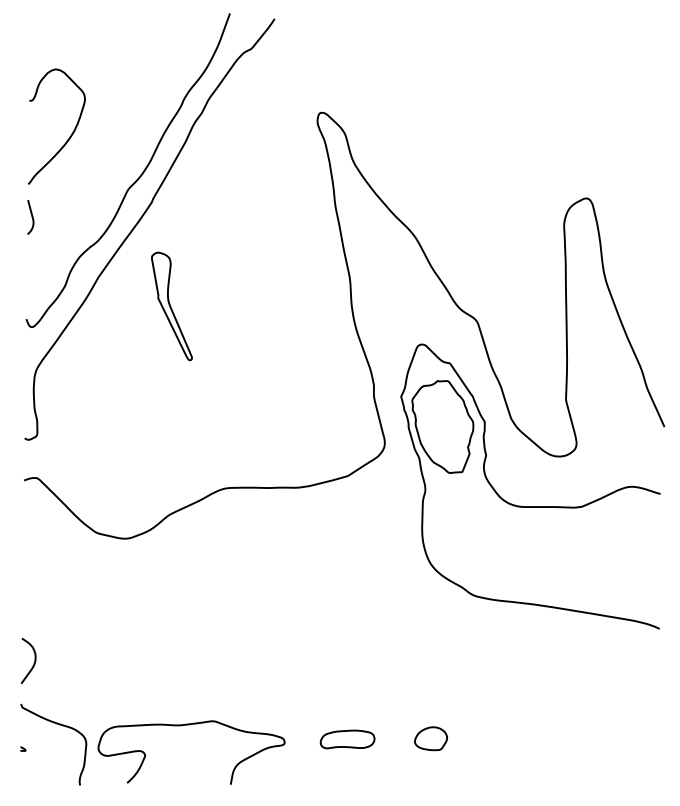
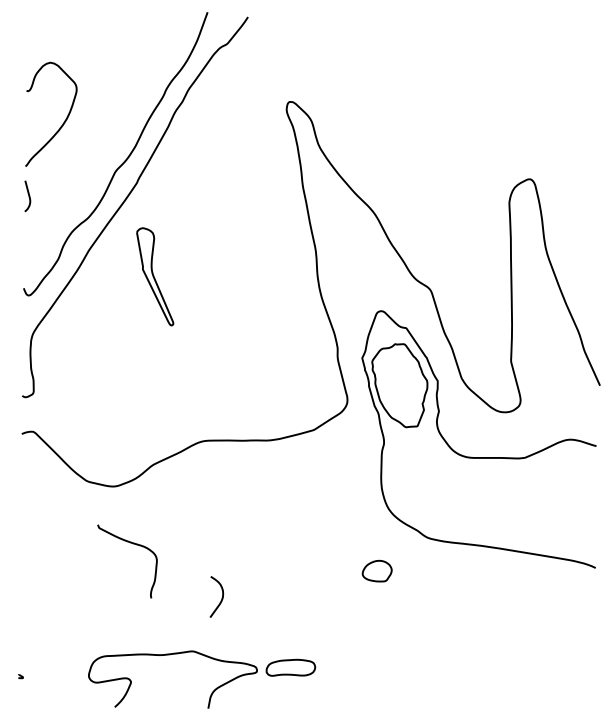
curve: (33, 661) -> (221, 597), moved
curve: (60, 725) -> (133, 544), moved
part: (430, 737) -> (376, 570), moved
part: (347, 739) -> (290, 667), moved

